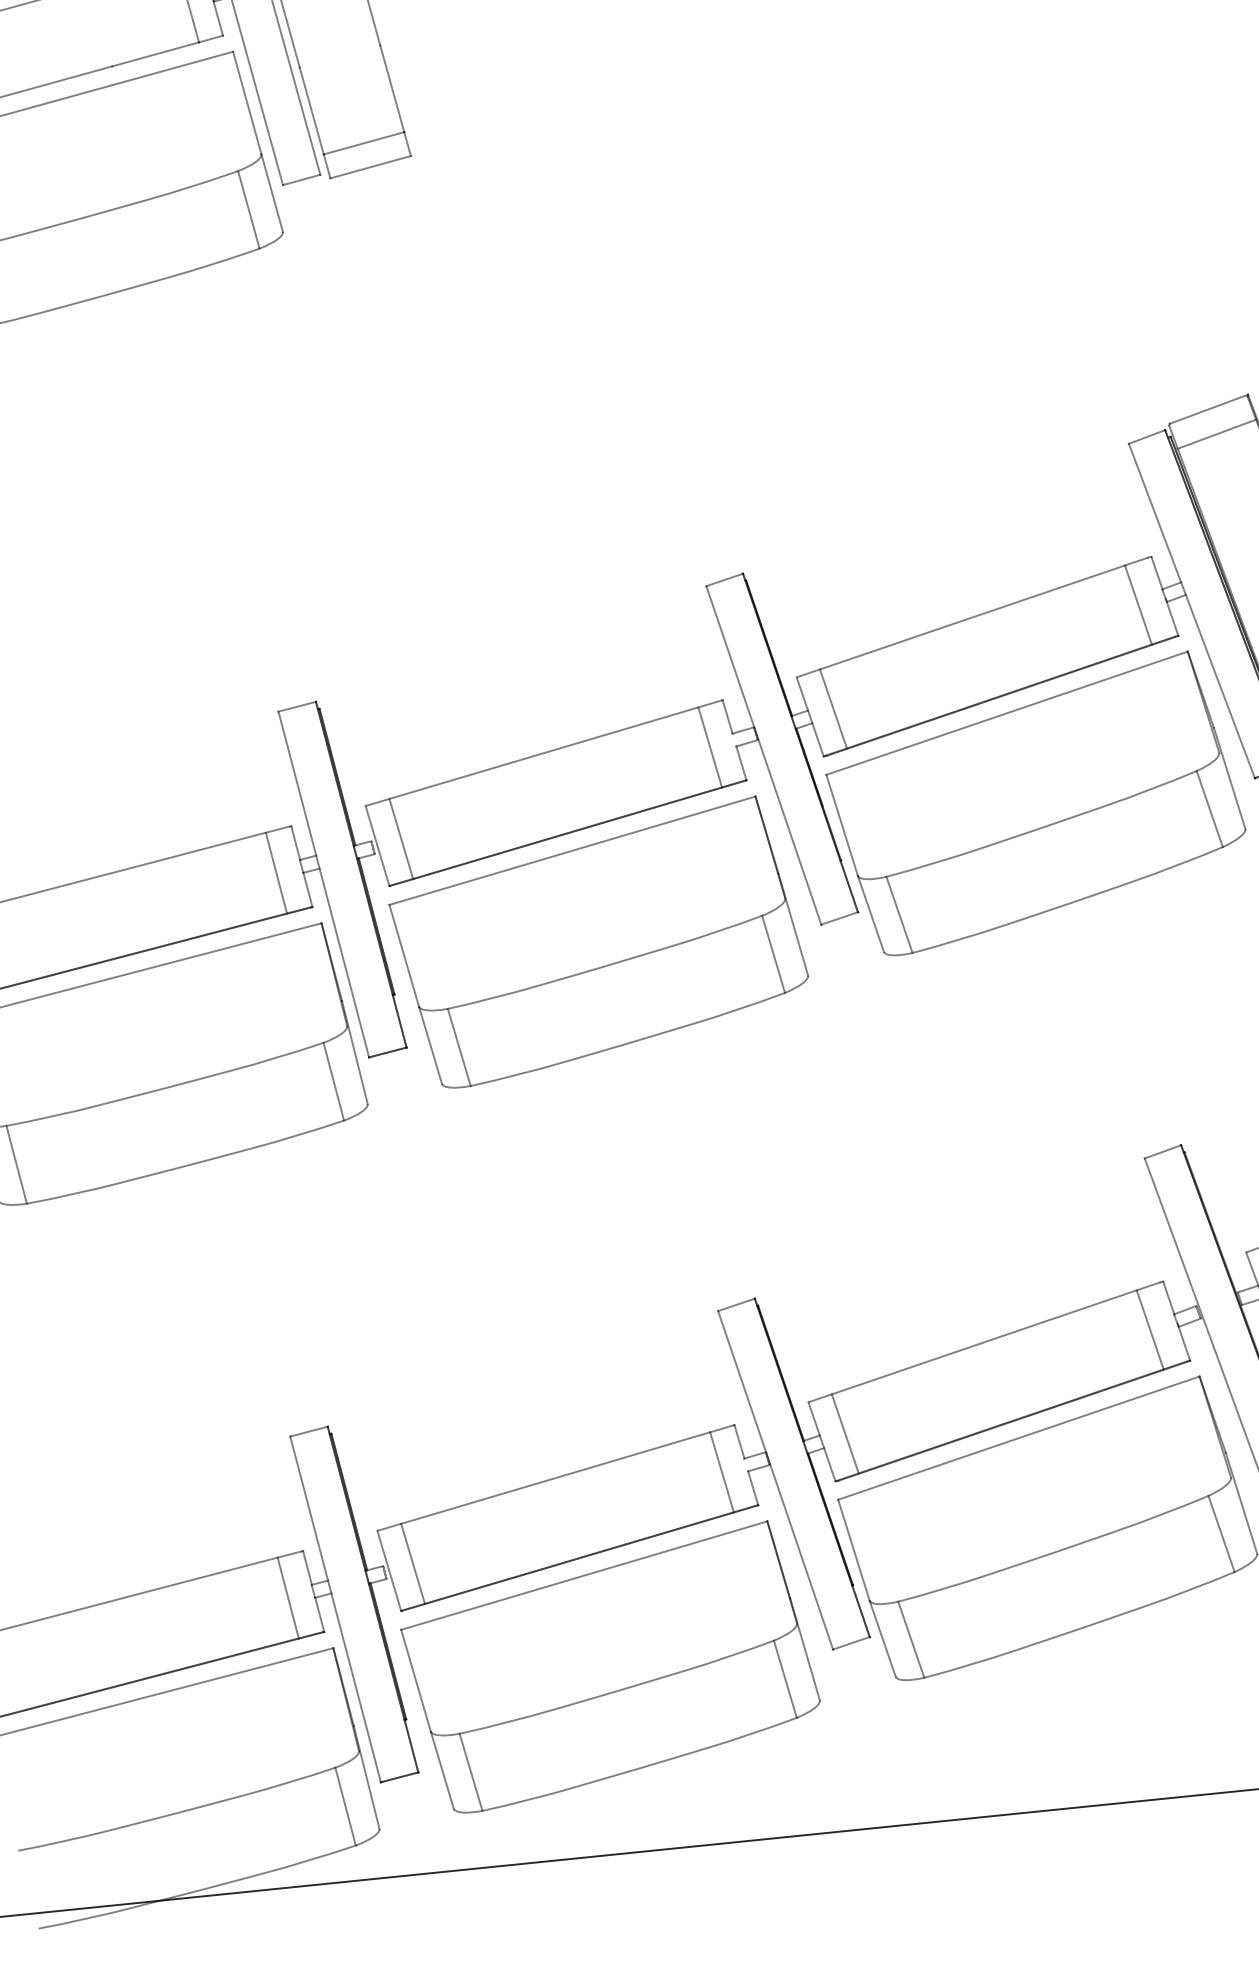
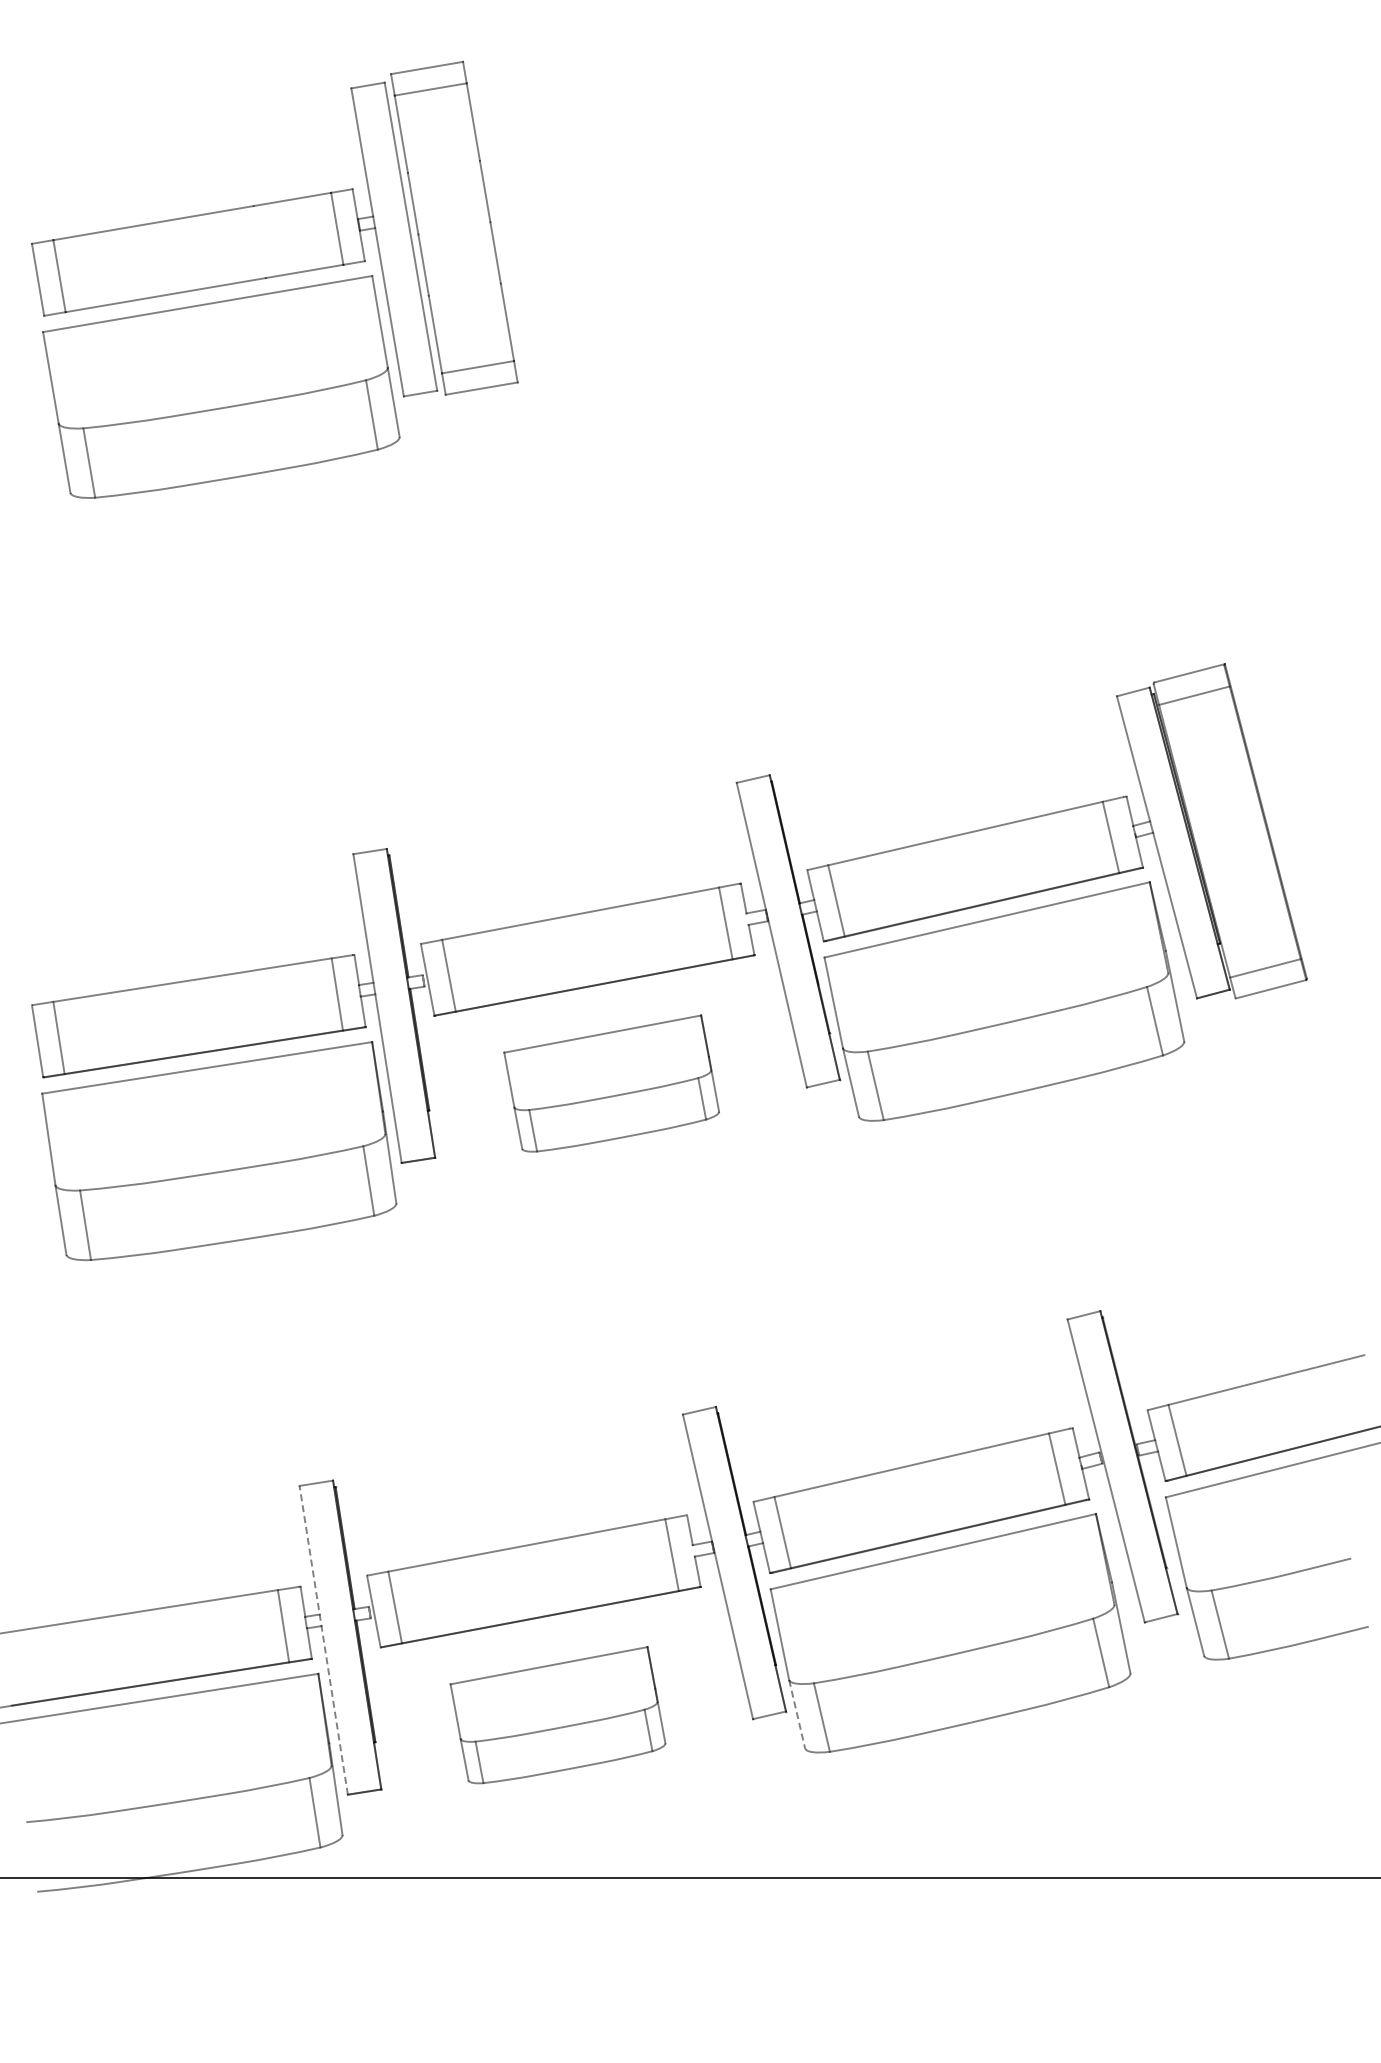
part: (598, 942) -> (611, 1083), size x0.6
line: (335, 1608) -> (323, 1639), solid -> dashed
line: (883, 1639) -> (797, 1714), solid -> dashed
part: (610, 1666) -> (557, 1714), size x0.6

